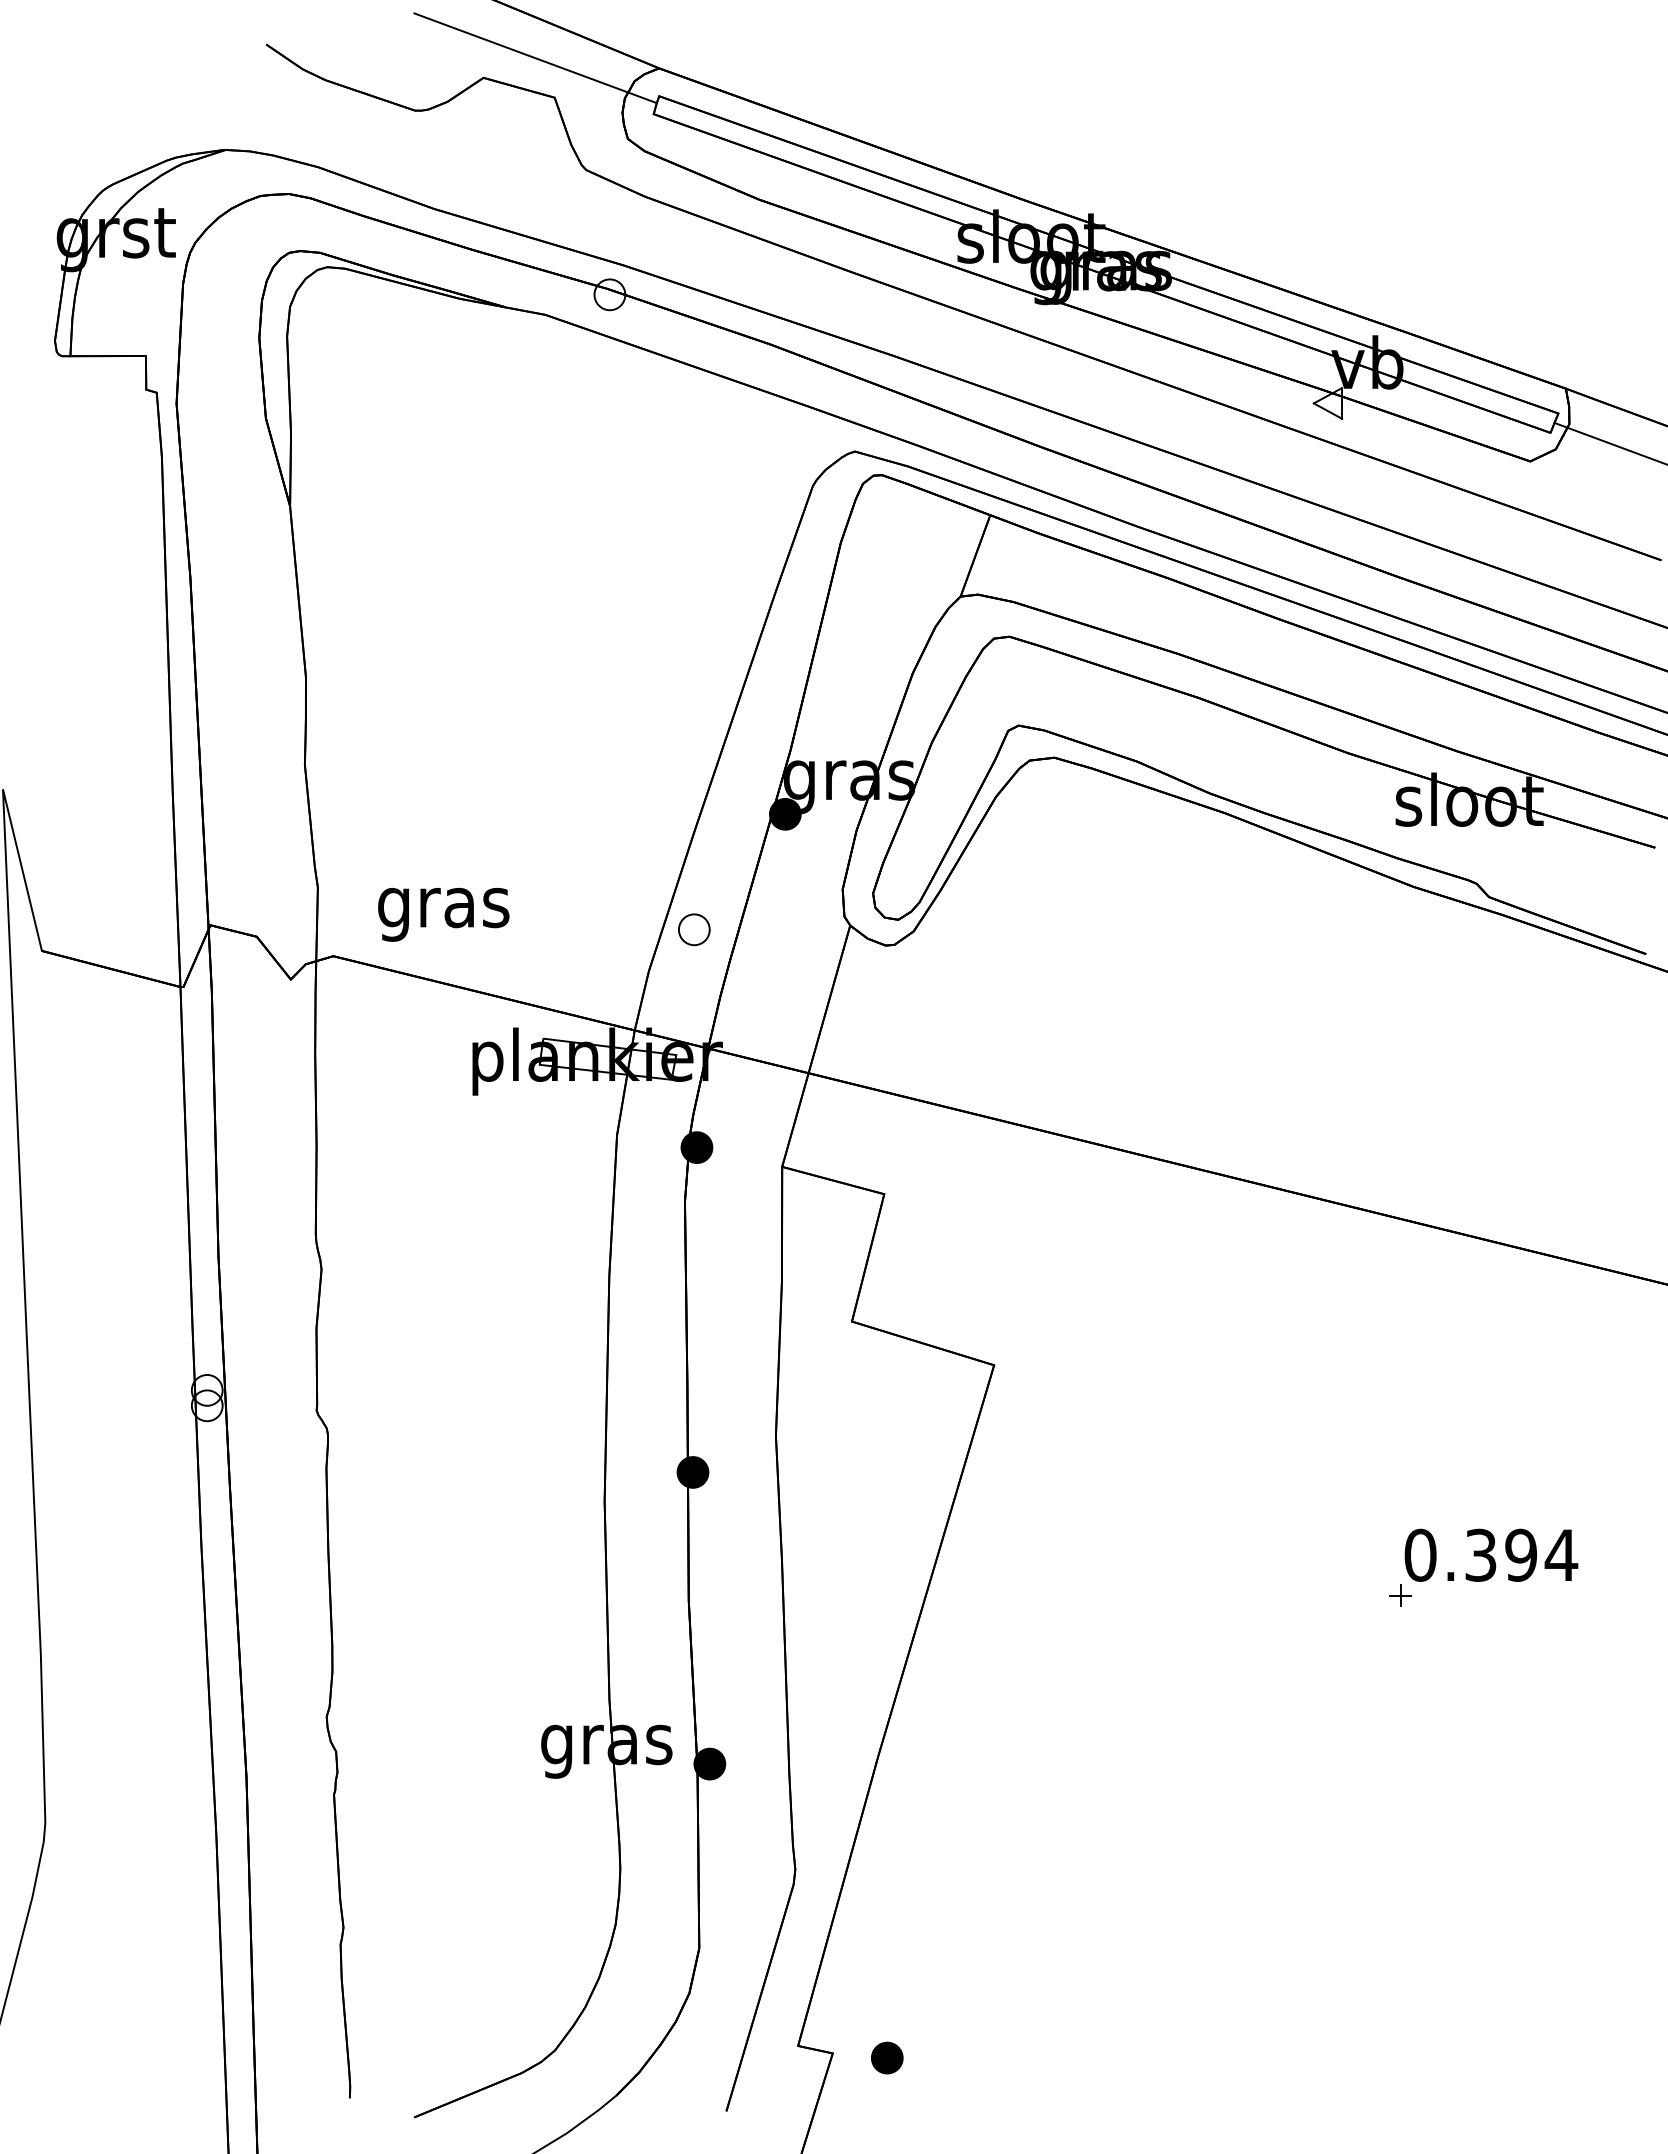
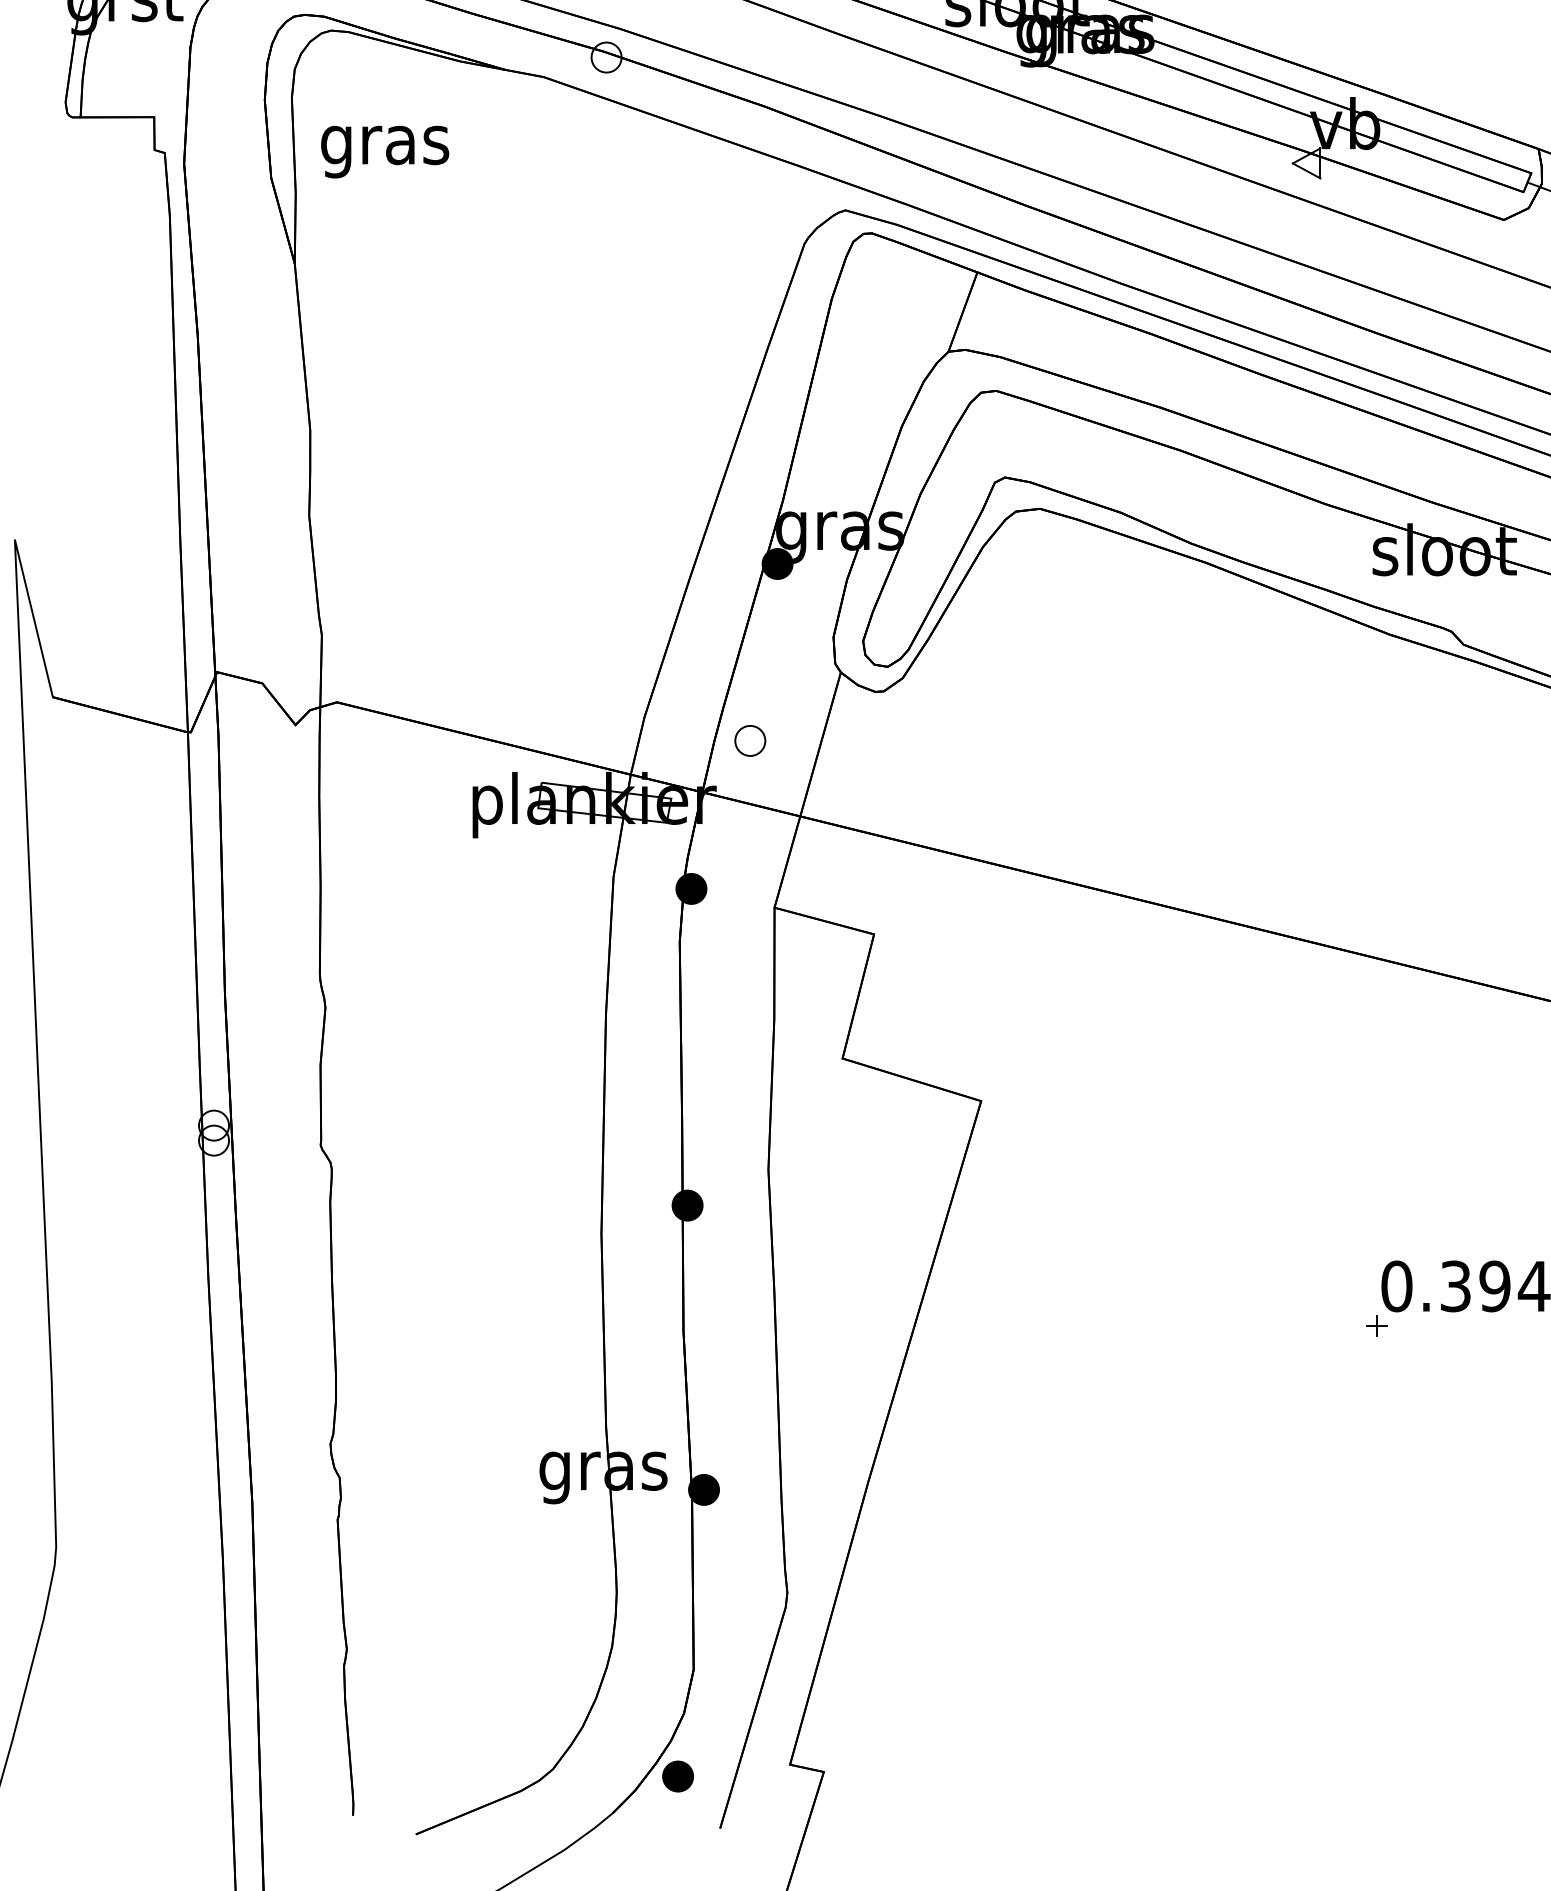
text: (443, 914) -> (384, 151), moved
part: (694, 929) -> (750, 740), moved
part: (887, 2057) -> (678, 1775), moved

